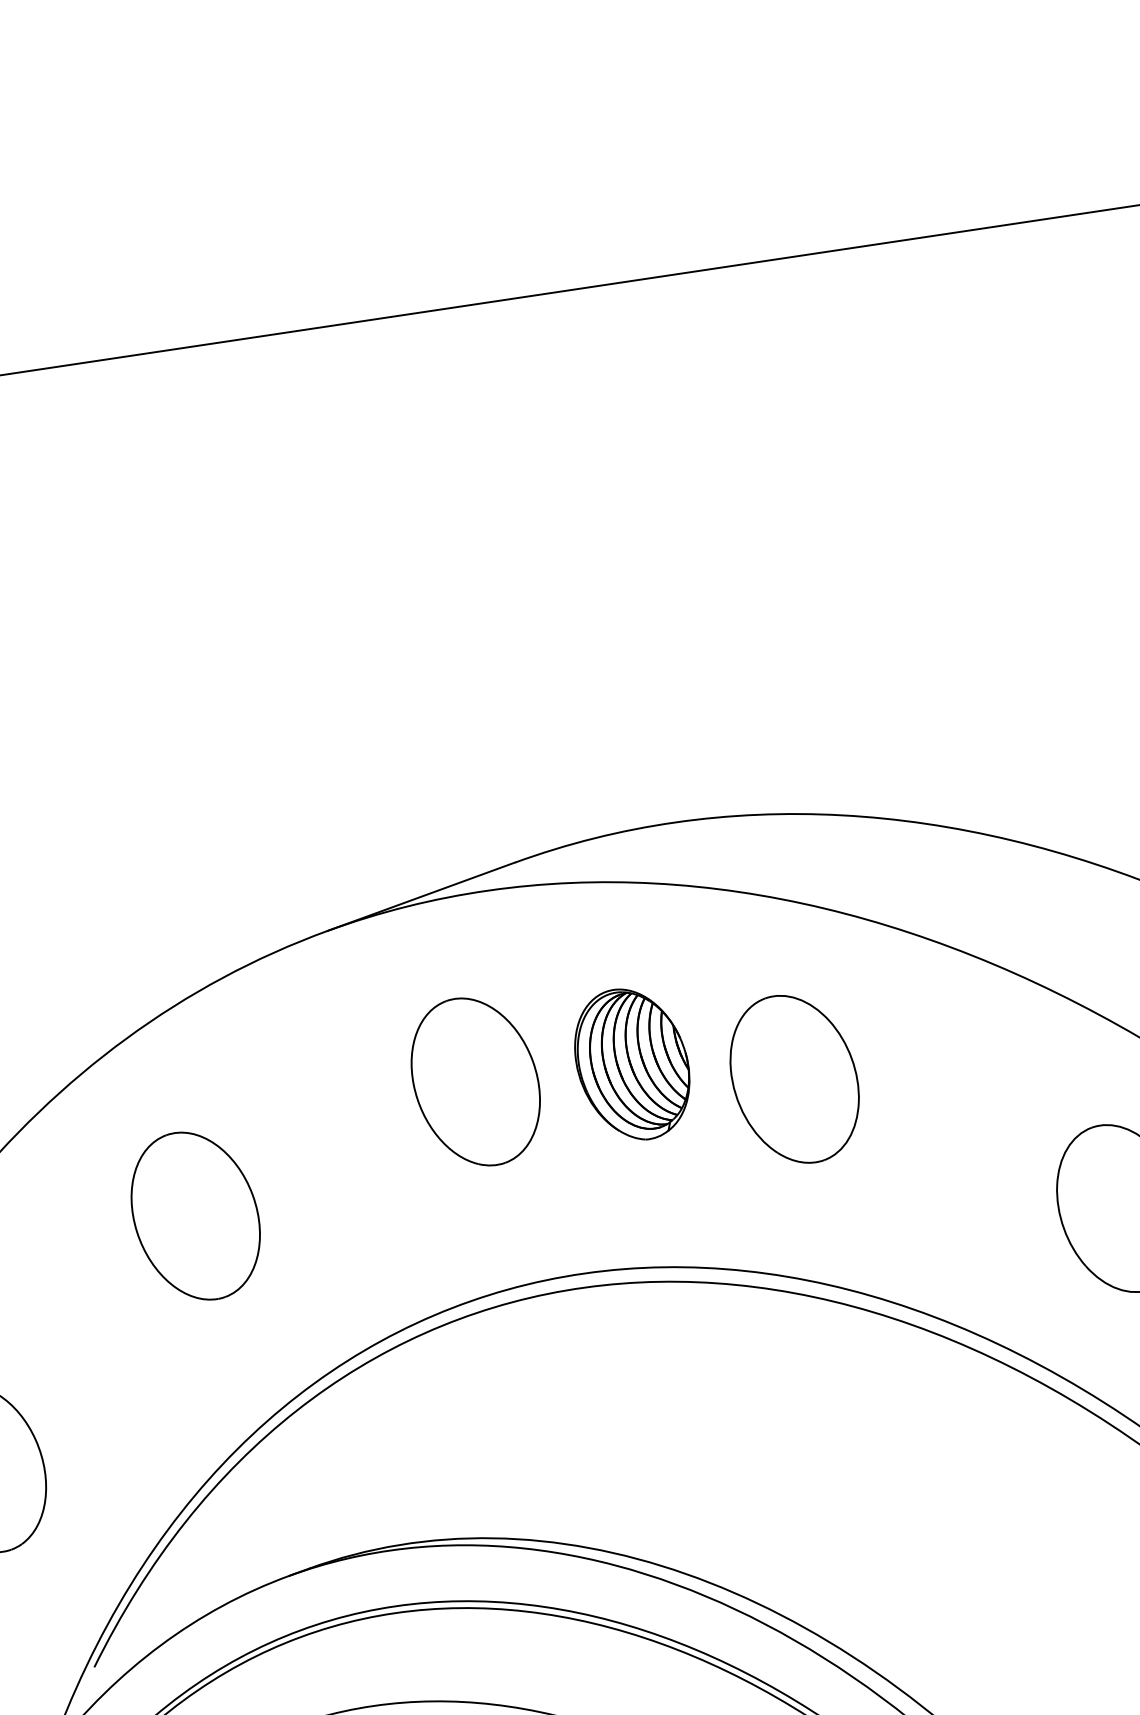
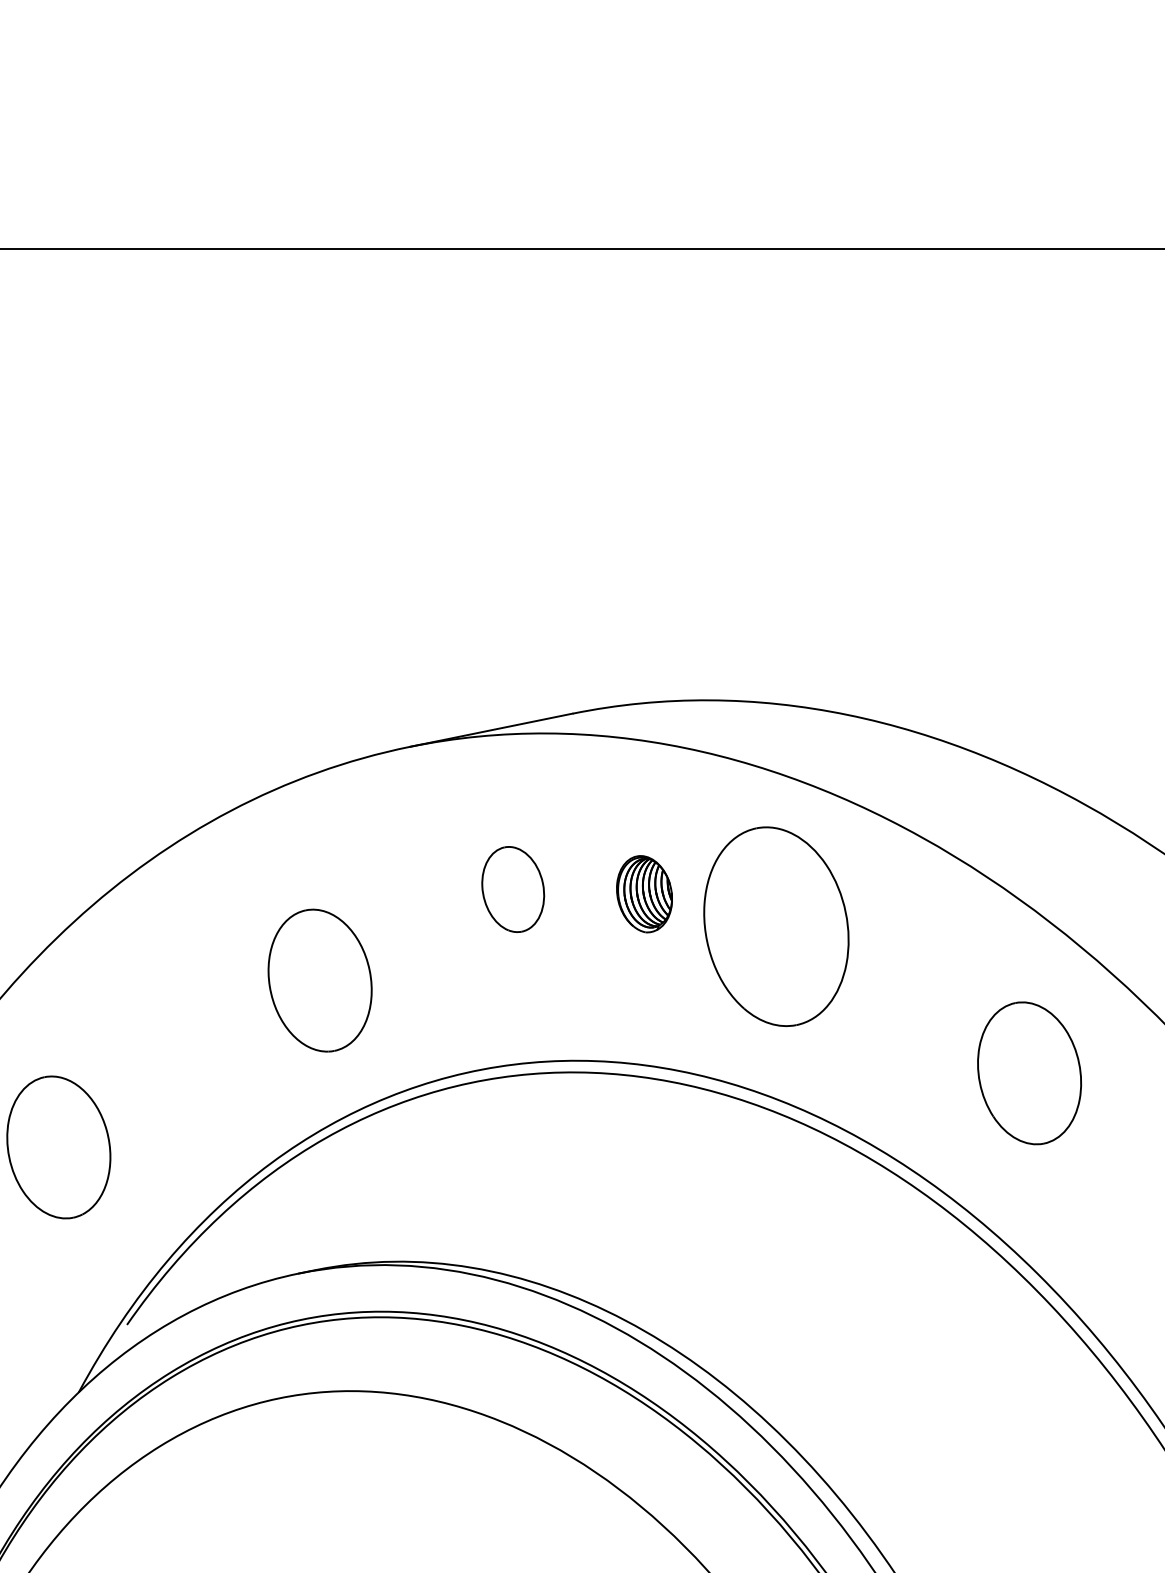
part: (632, 1063) -> (644, 893), size x0.6
part: (794, 1079) -> (776, 926), size x1.4
part: (474, 1082) -> (512, 889), size x0.6
part: (194, 1216) -> (319, 980), moved

